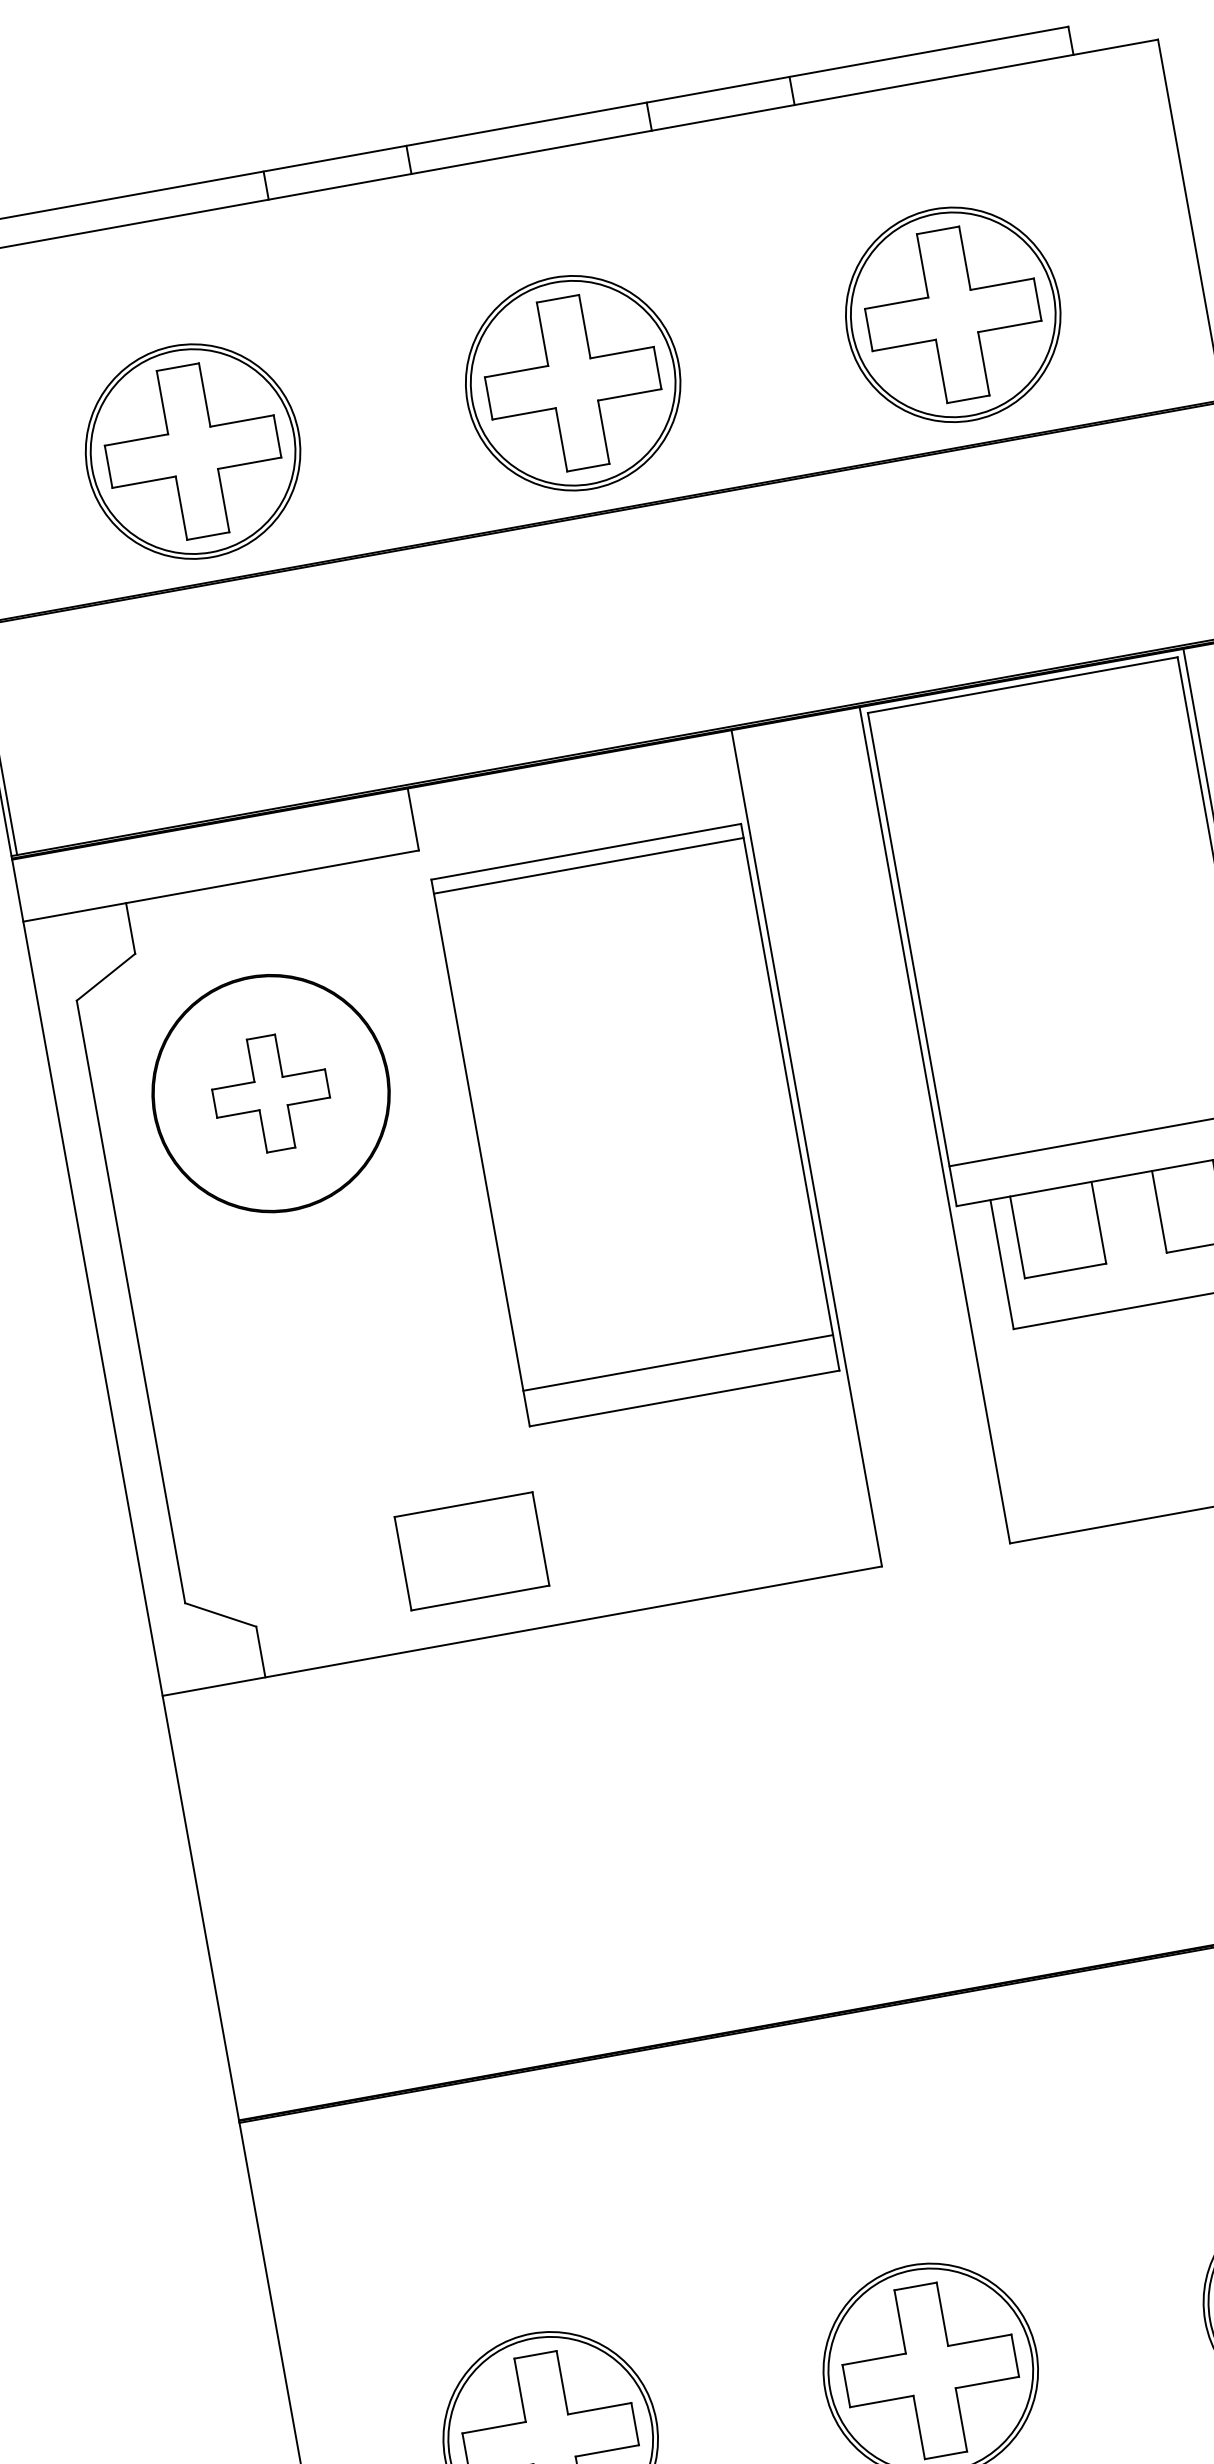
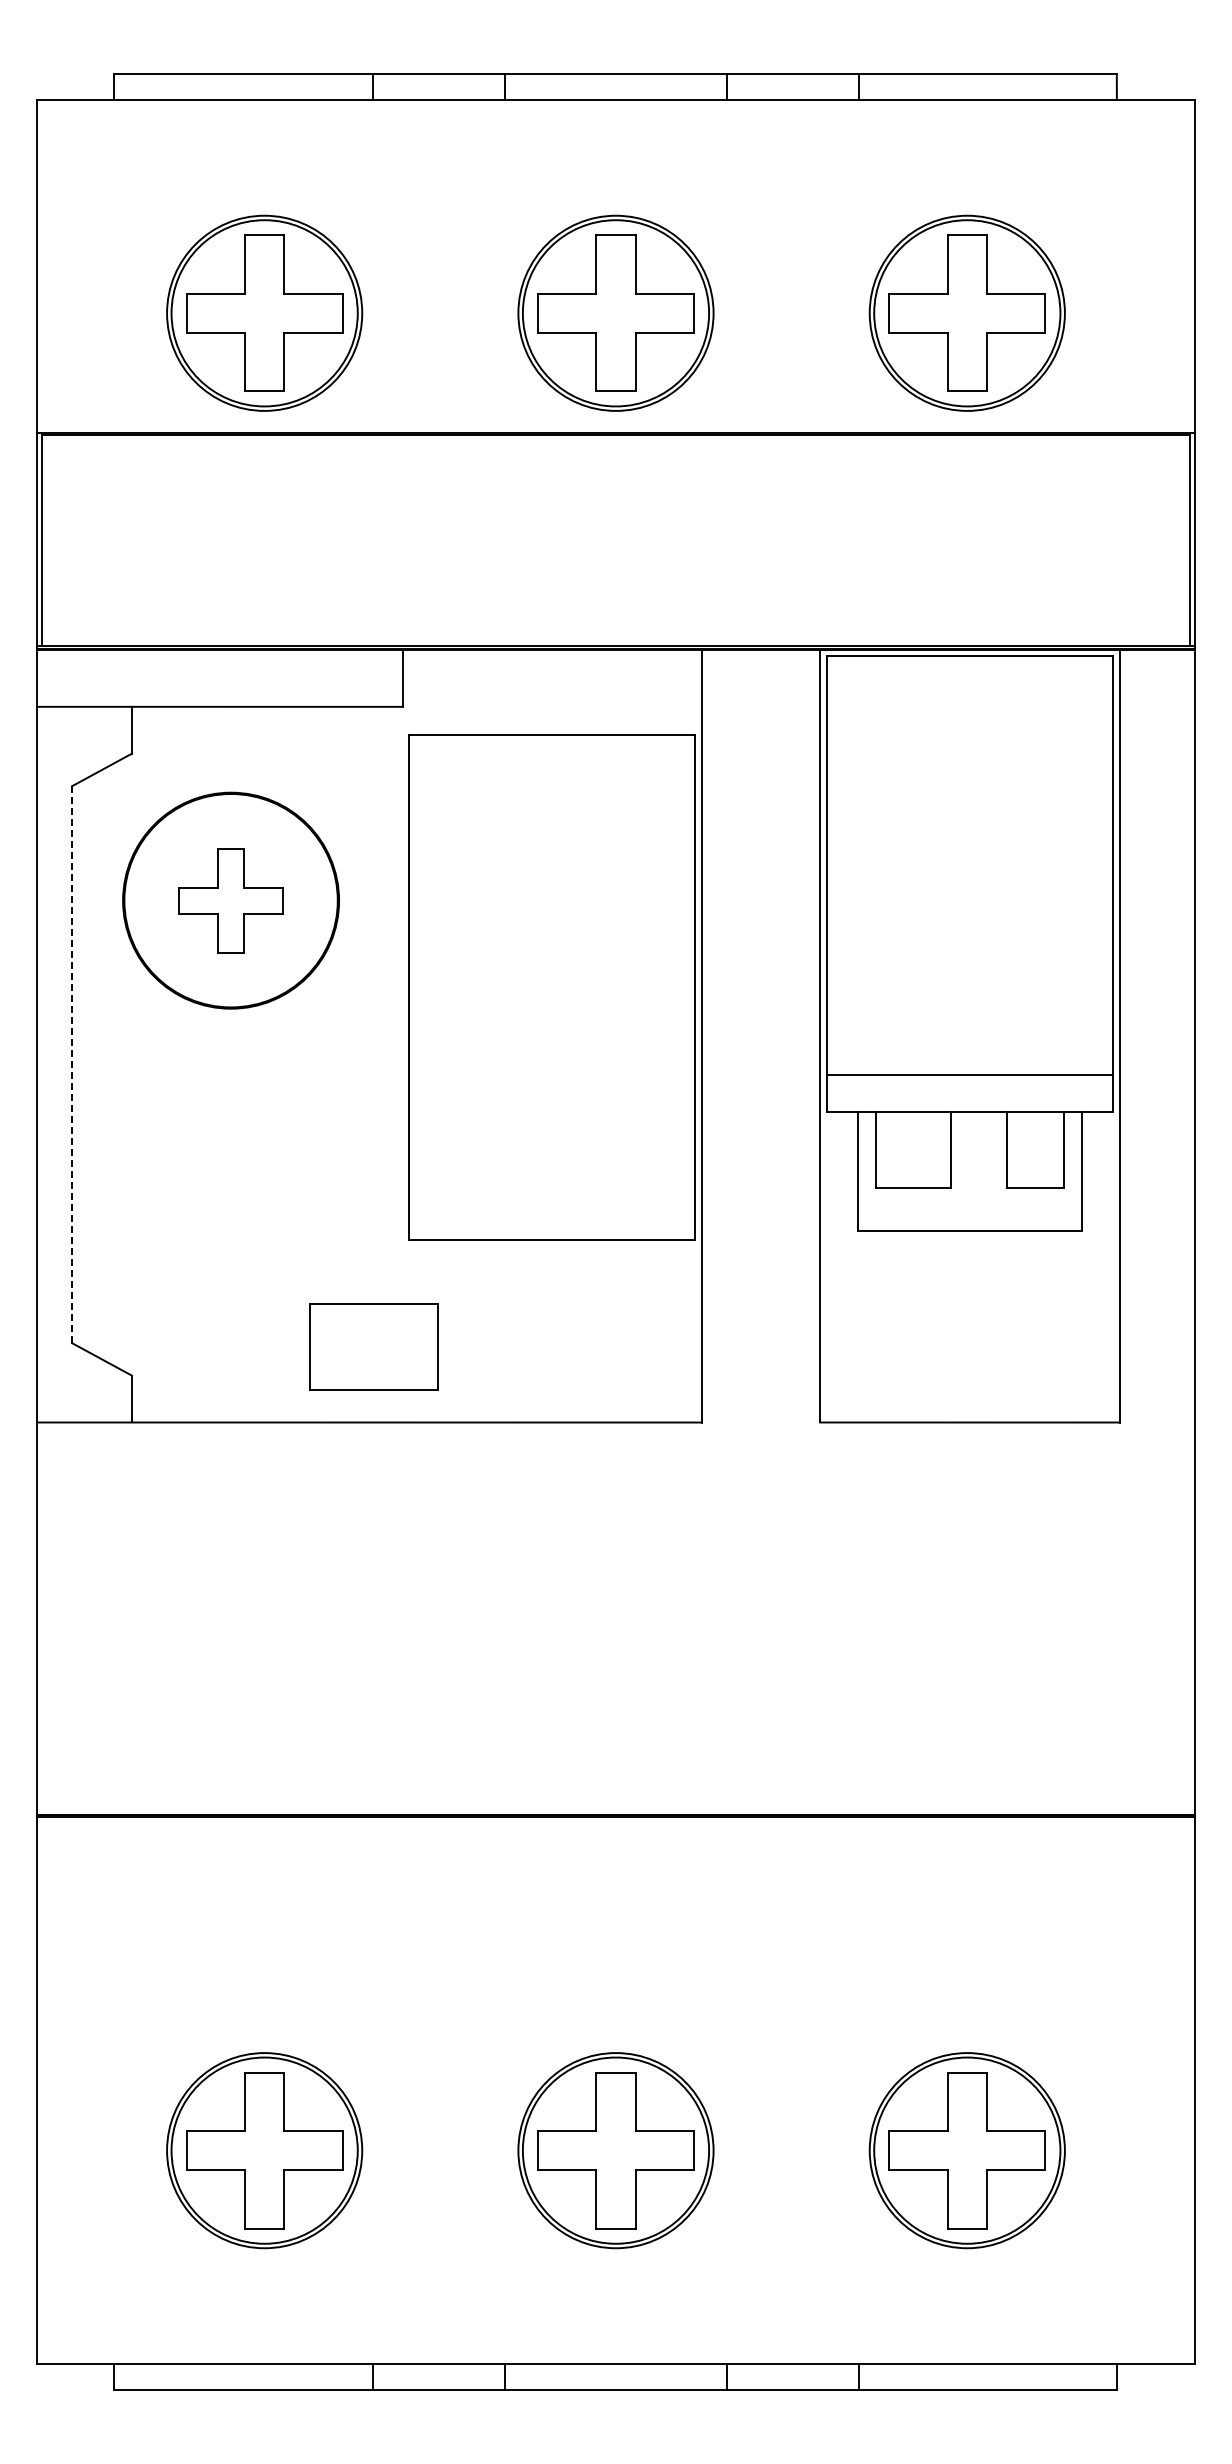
line: (588, 865) -> (552, 747), removed
line: (131, 1302) -> (72, 1065), solid -> dashed
line: (678, 1362) -> (552, 1207), removed
part: (471, 1551) -> (373, 1346), moved

